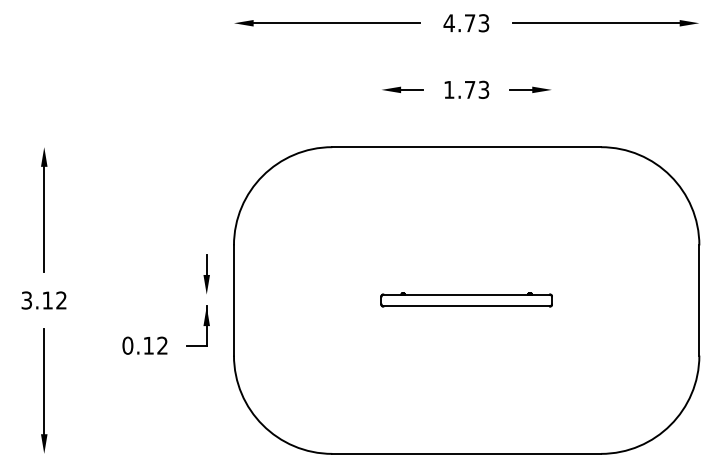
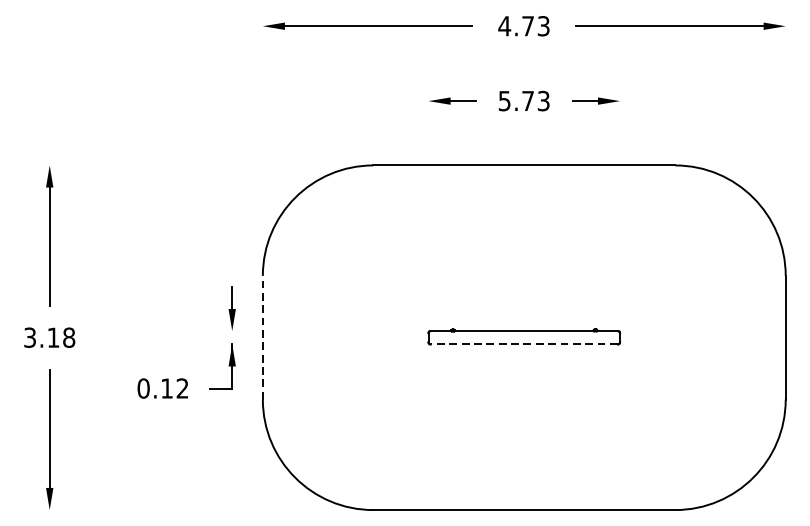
text: (449, 89) -> (504, 100), 1.73 -> 5.73
text: (61, 300) -> (69, 337), 3.12 -> 3.18
line: (233, 300) -> (262, 337), solid -> dashed
line: (466, 306) -> (524, 344), solid -> dashed

